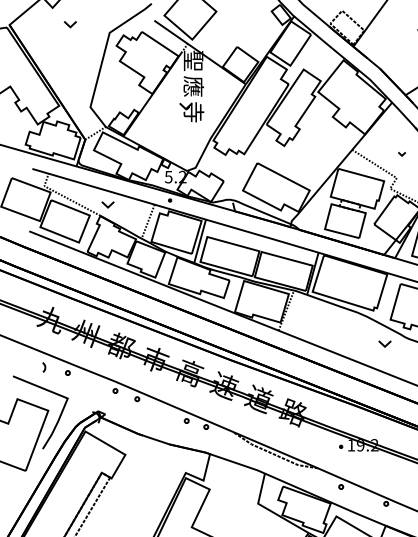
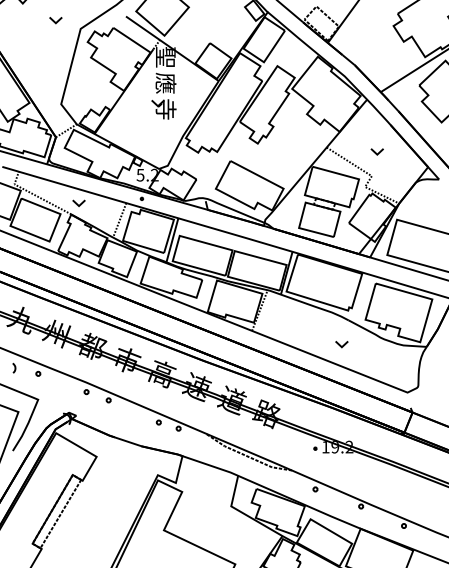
part: (70, 24) -> (55, 20), moved
part: (401, 153) -> (376, 151), size x1.67
part: (384, 344) -> (341, 344), moved

